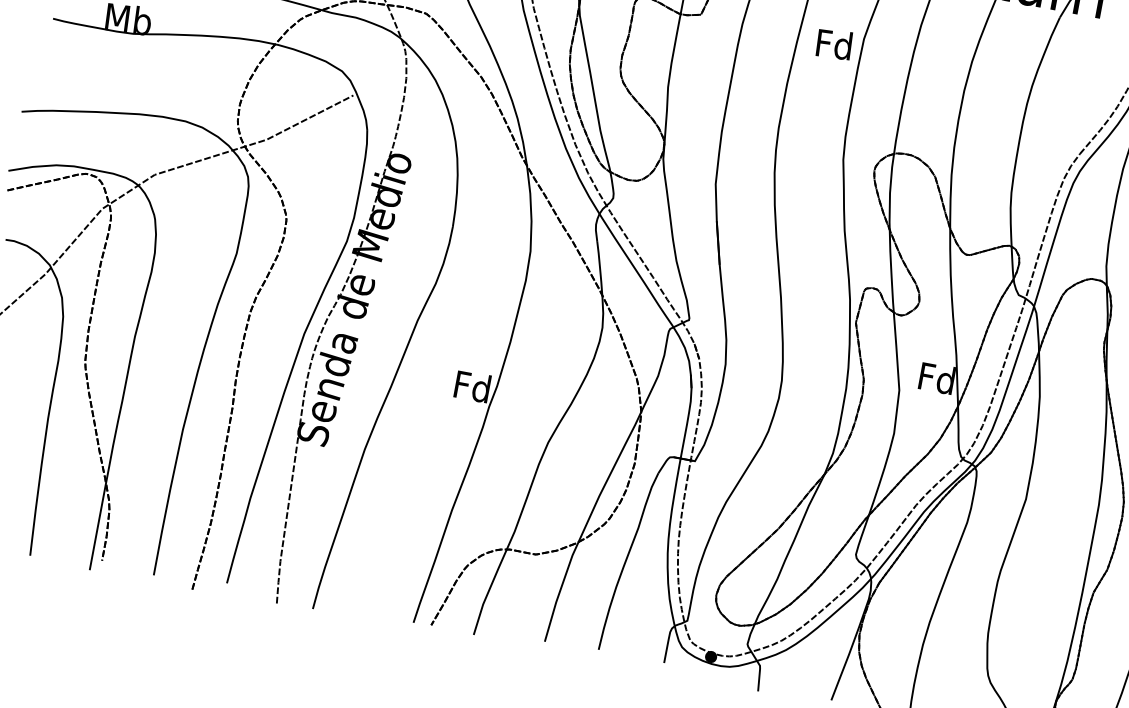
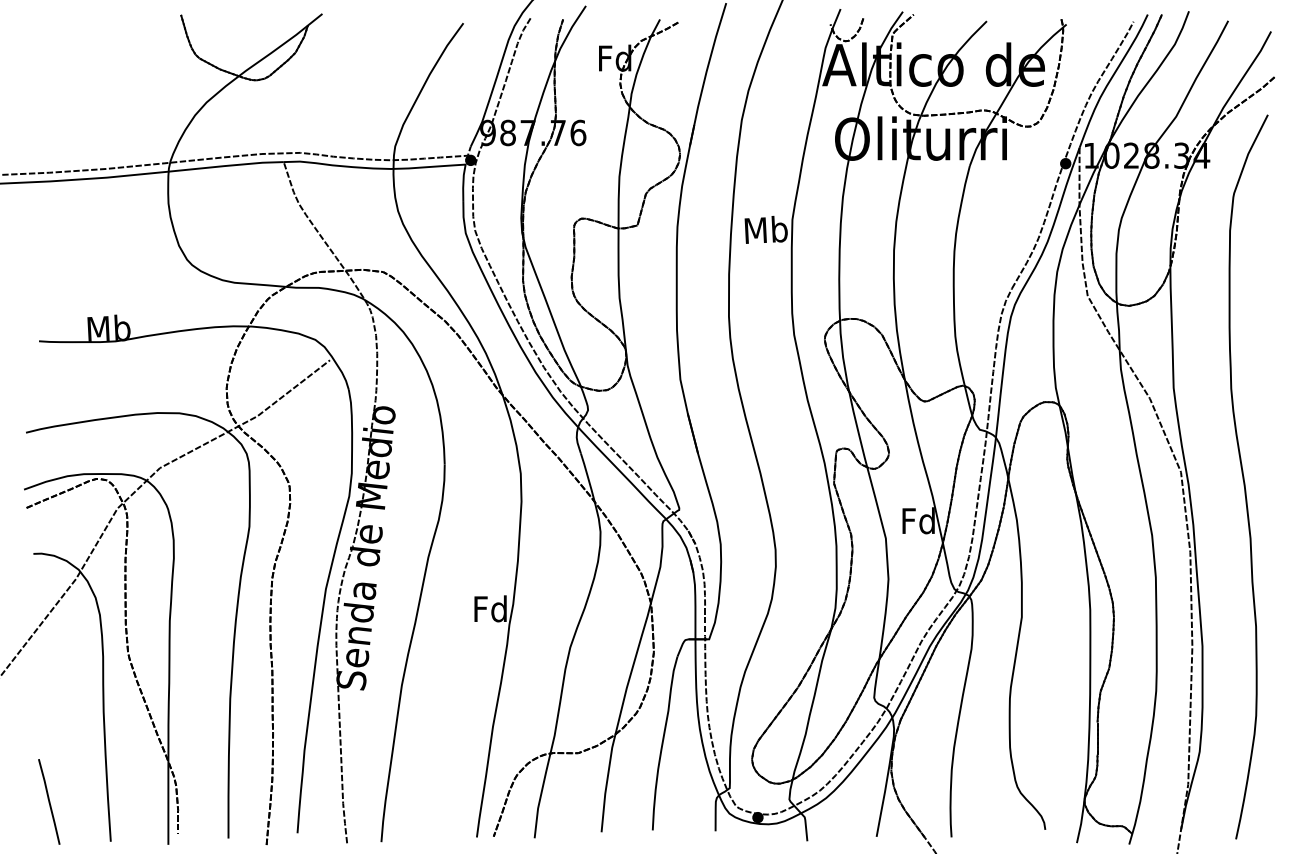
text: (833, 43) -> (765, 229), Fd -> Mb

